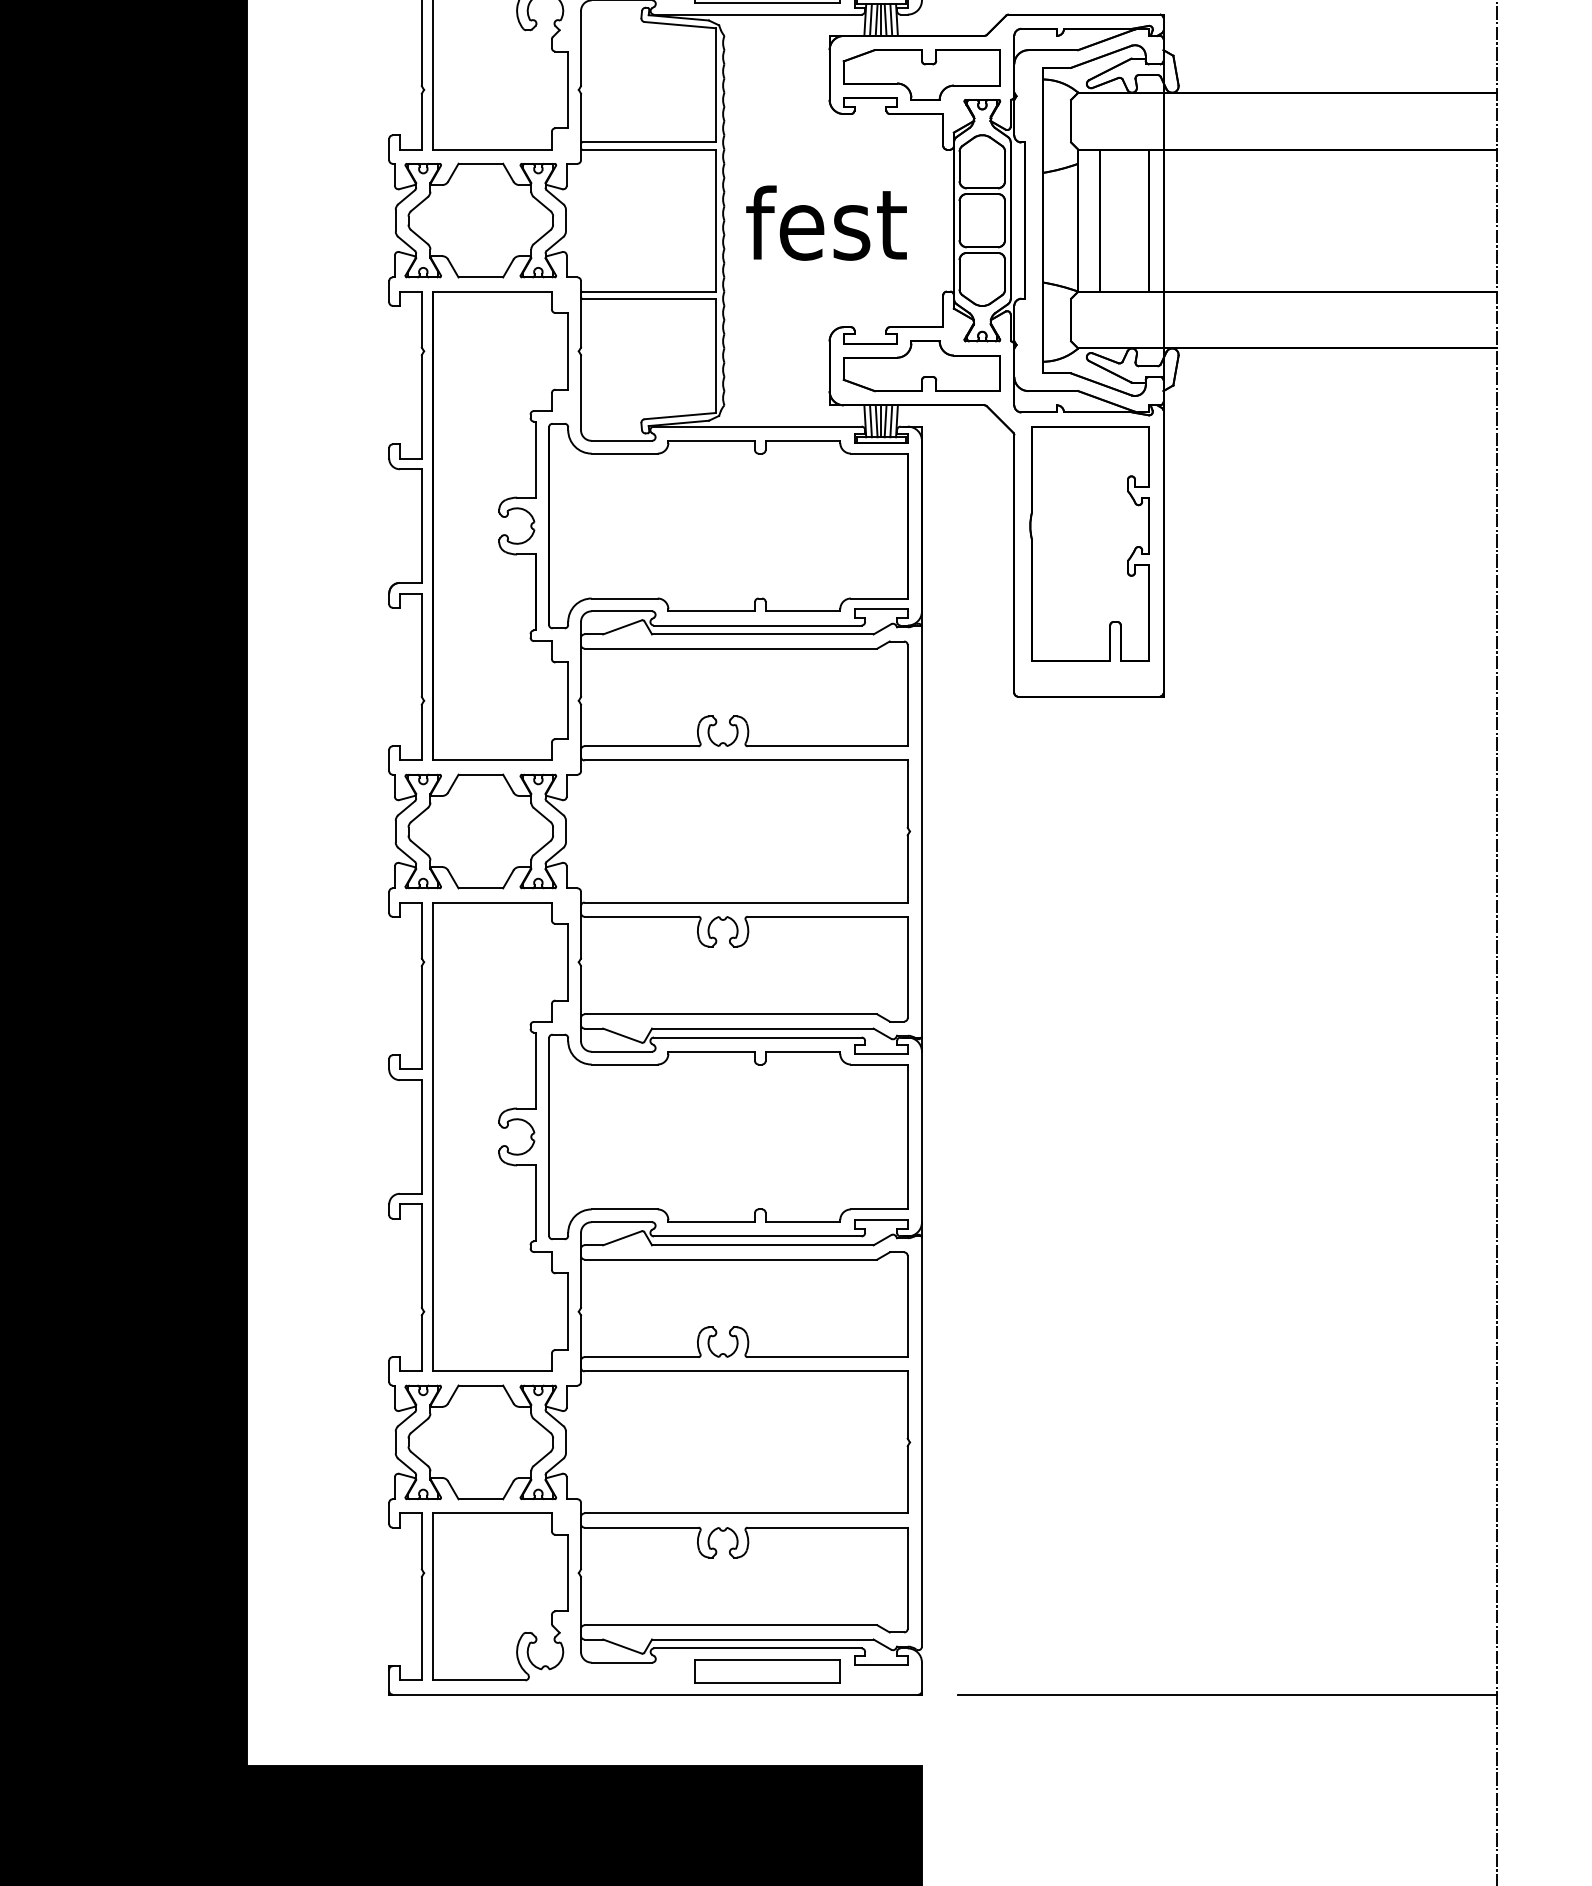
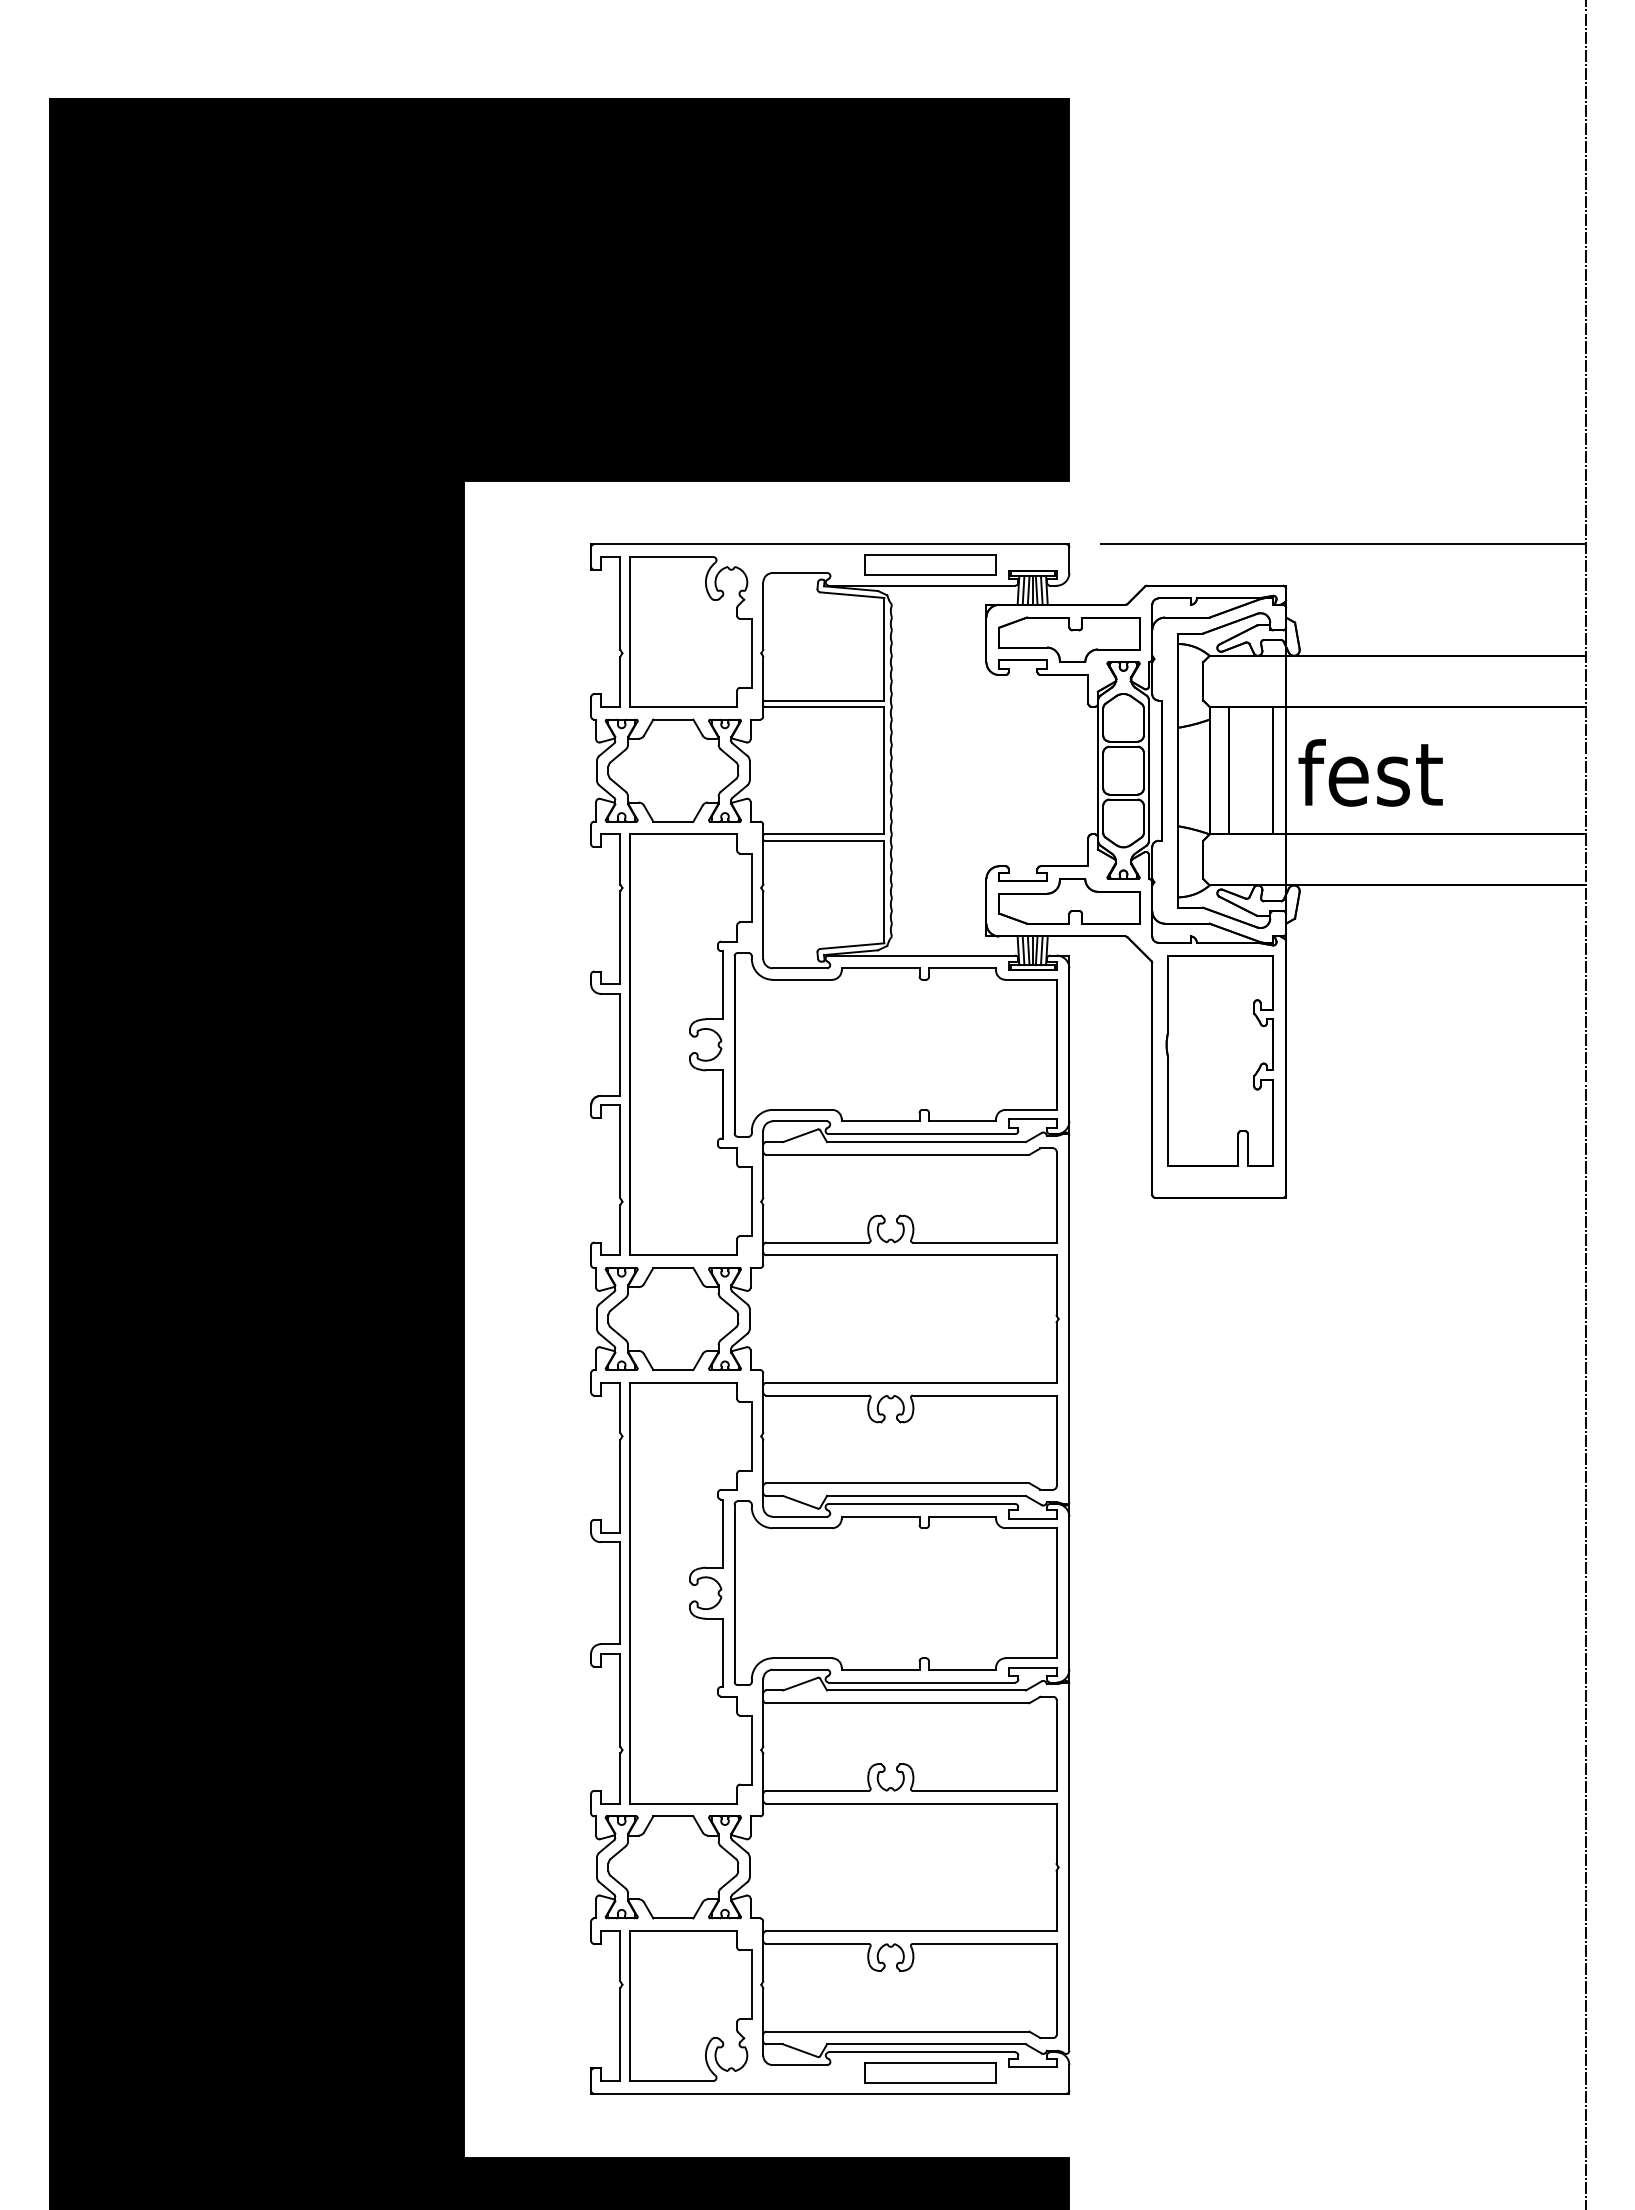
text: (826, 222) -> (1370, 772), moved
line: (1227, 1694) -> (1343, 2093), removed

